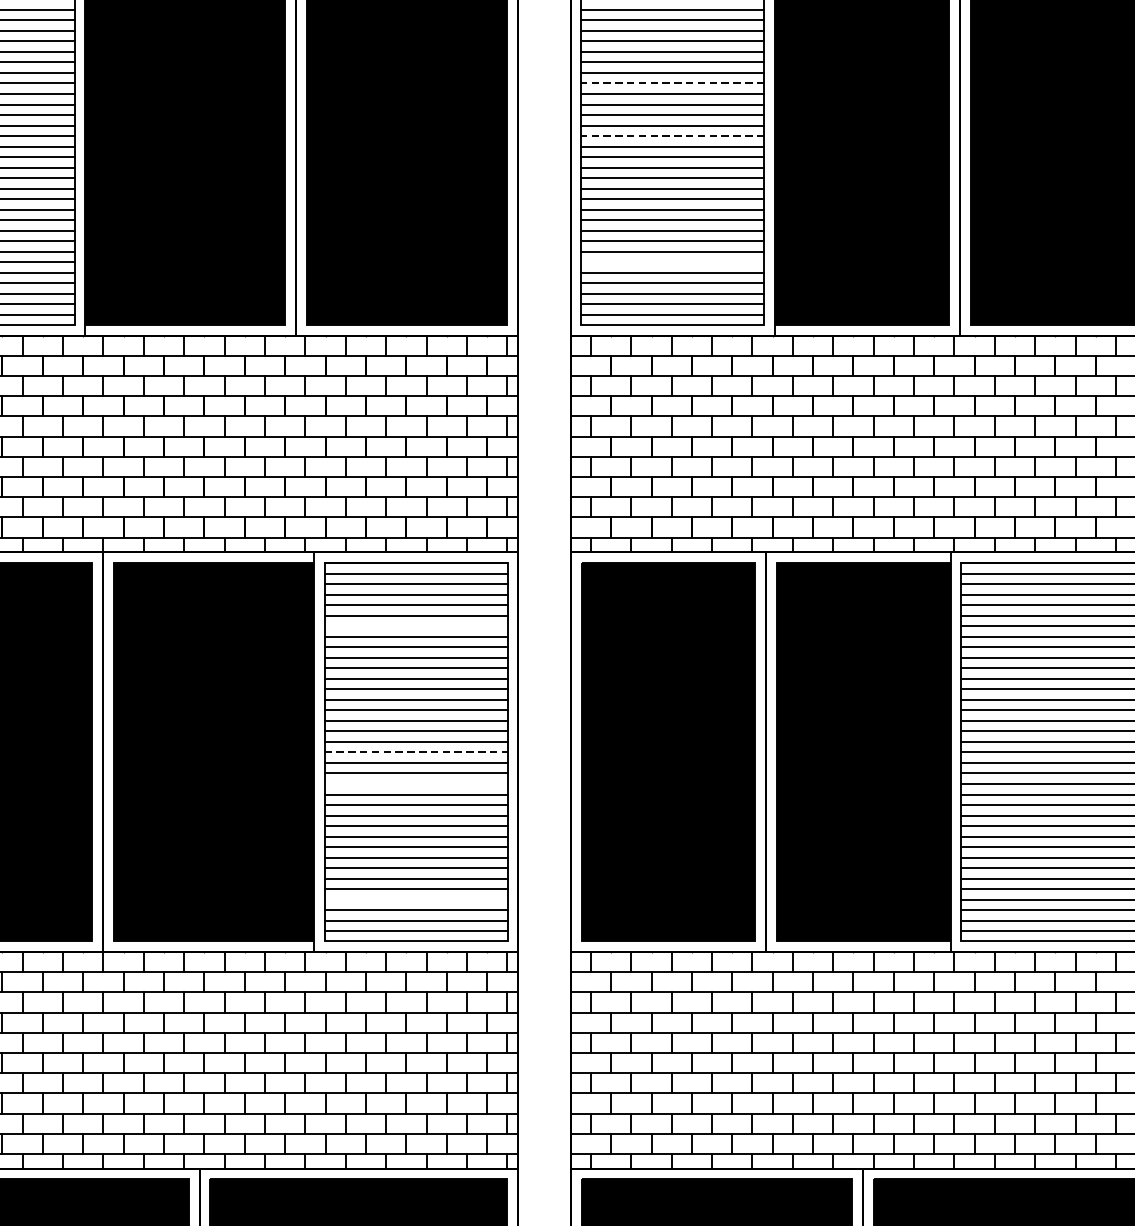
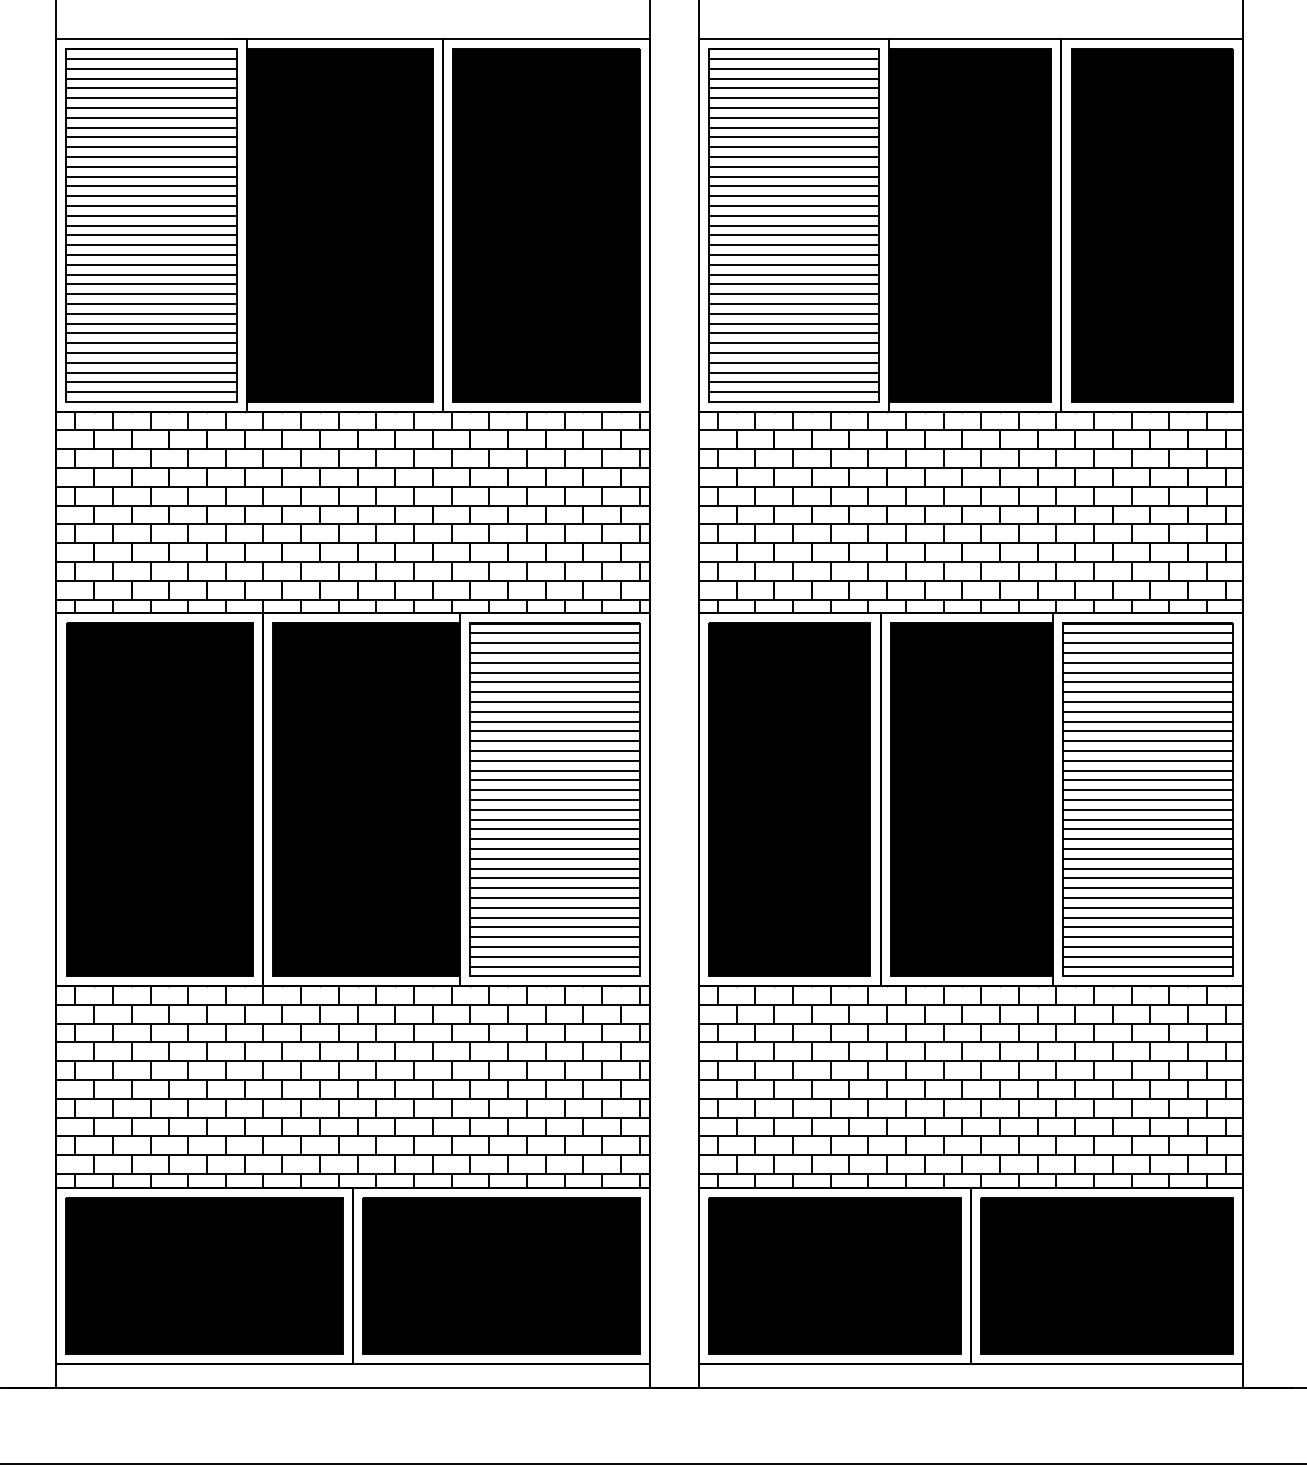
line: (672, 83) -> (793, 176), dashed -> solid
line: (672, 135) -> (793, 225), dashed -> solid
line: (672, 262) -> (793, 343), added
line: (415, 626) -> (554, 682), added
line: (416, 751) -> (555, 799), dashed -> solid
line: (415, 784) -> (554, 829), added
line: (415, 900) -> (554, 937), added

